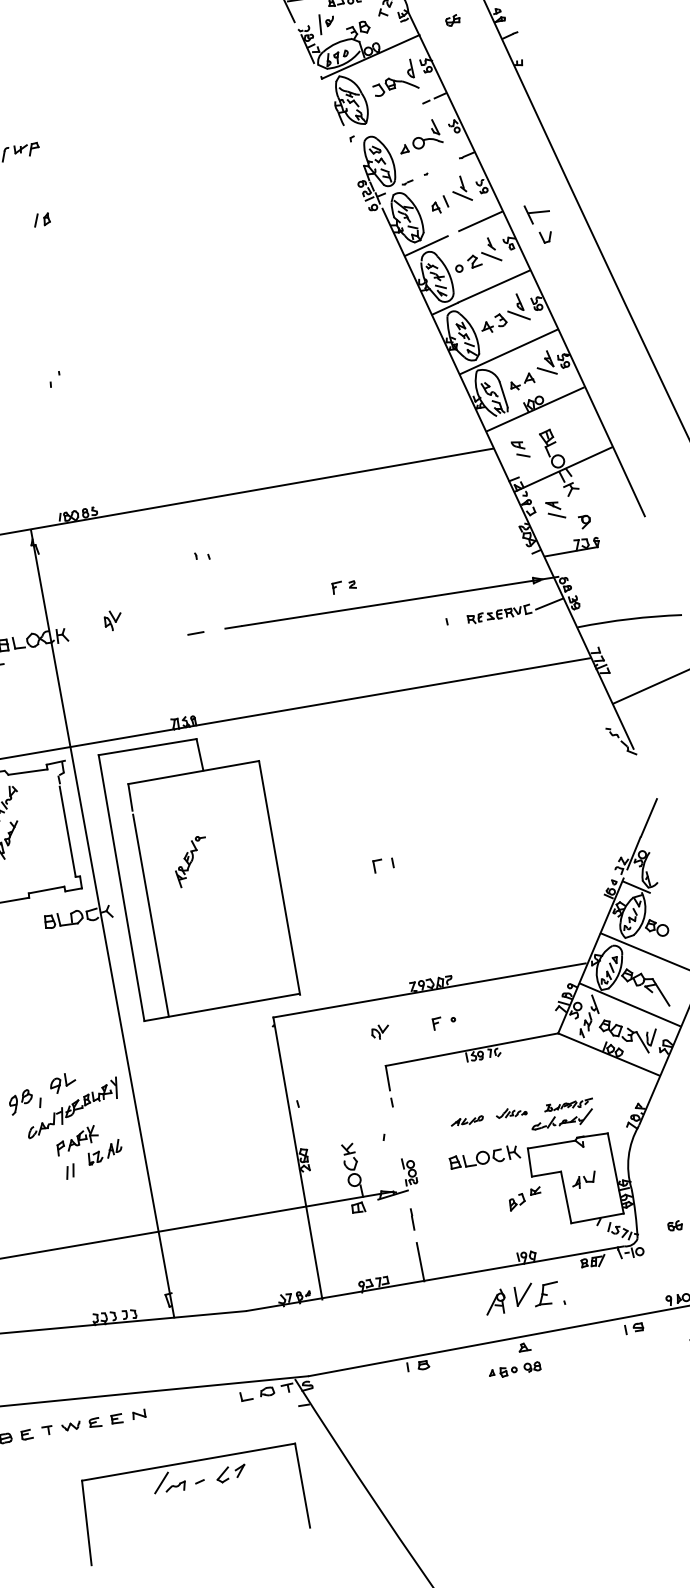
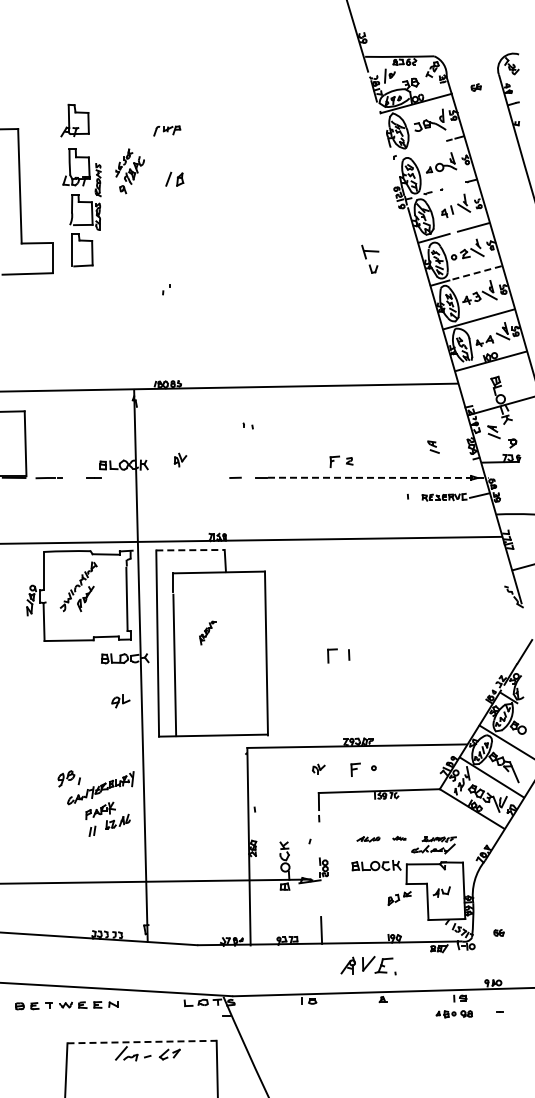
part: (41, 219) -> (174, 179), size x1.6
part: (539, 222) -> (370, 258), moved
line: (493, 287) -> (475, 273), solid -> dashed
part: (520, 448) -> (433, 446), moved
part: (343, 586) -> (341, 461), size x1.4
line: (400, 600) -> (378, 477), solid -> dashed
line: (149, 747) -> (191, 550), solid -> dashed
part: (190, 861) -> (207, 632), size x0.7
part: (383, 864) -> (338, 655), size x1.6
part: (443, 1022) -> (362, 769), size x1.6
part: (62, 1083) -> (120, 701), moved
part: (511, 1111) -> (399, 837), size x0.6
line: (412, 1219) -> (320, 900), removed
part: (524, 1297) -> (368, 965), moved
part: (513, 1370) -> (453, 1014), moved
line: (189, 1462) -> (142, 1042), solid -> dashed

